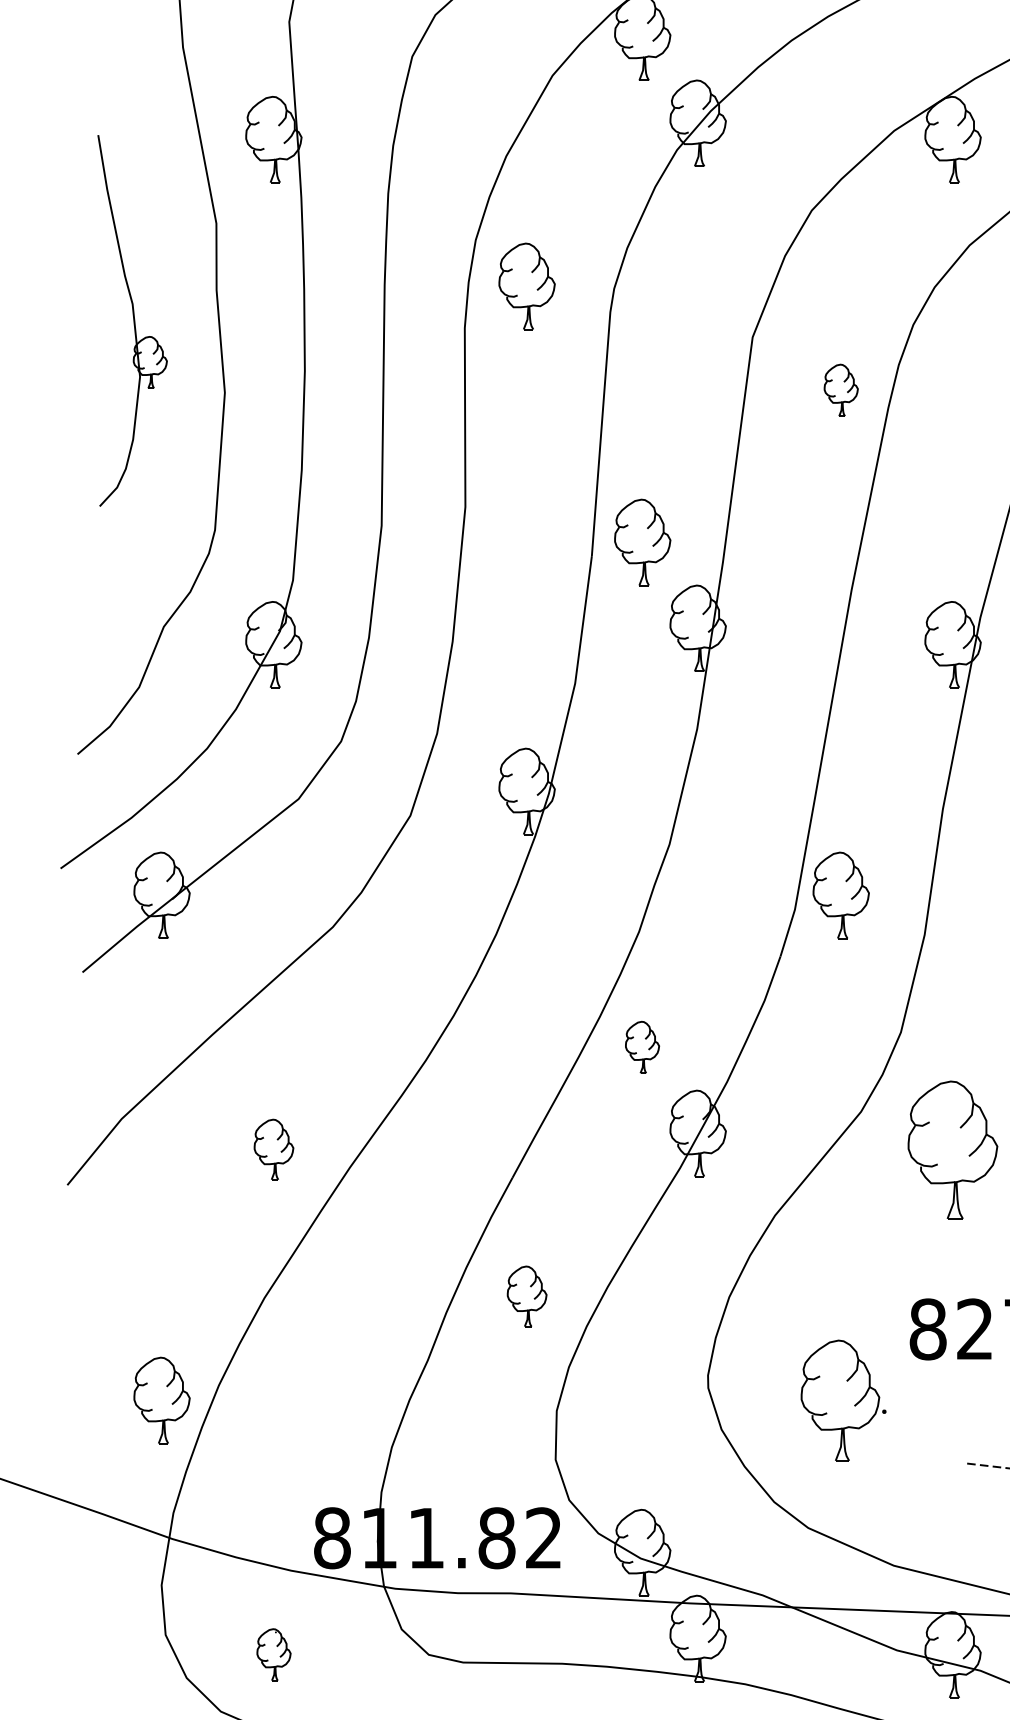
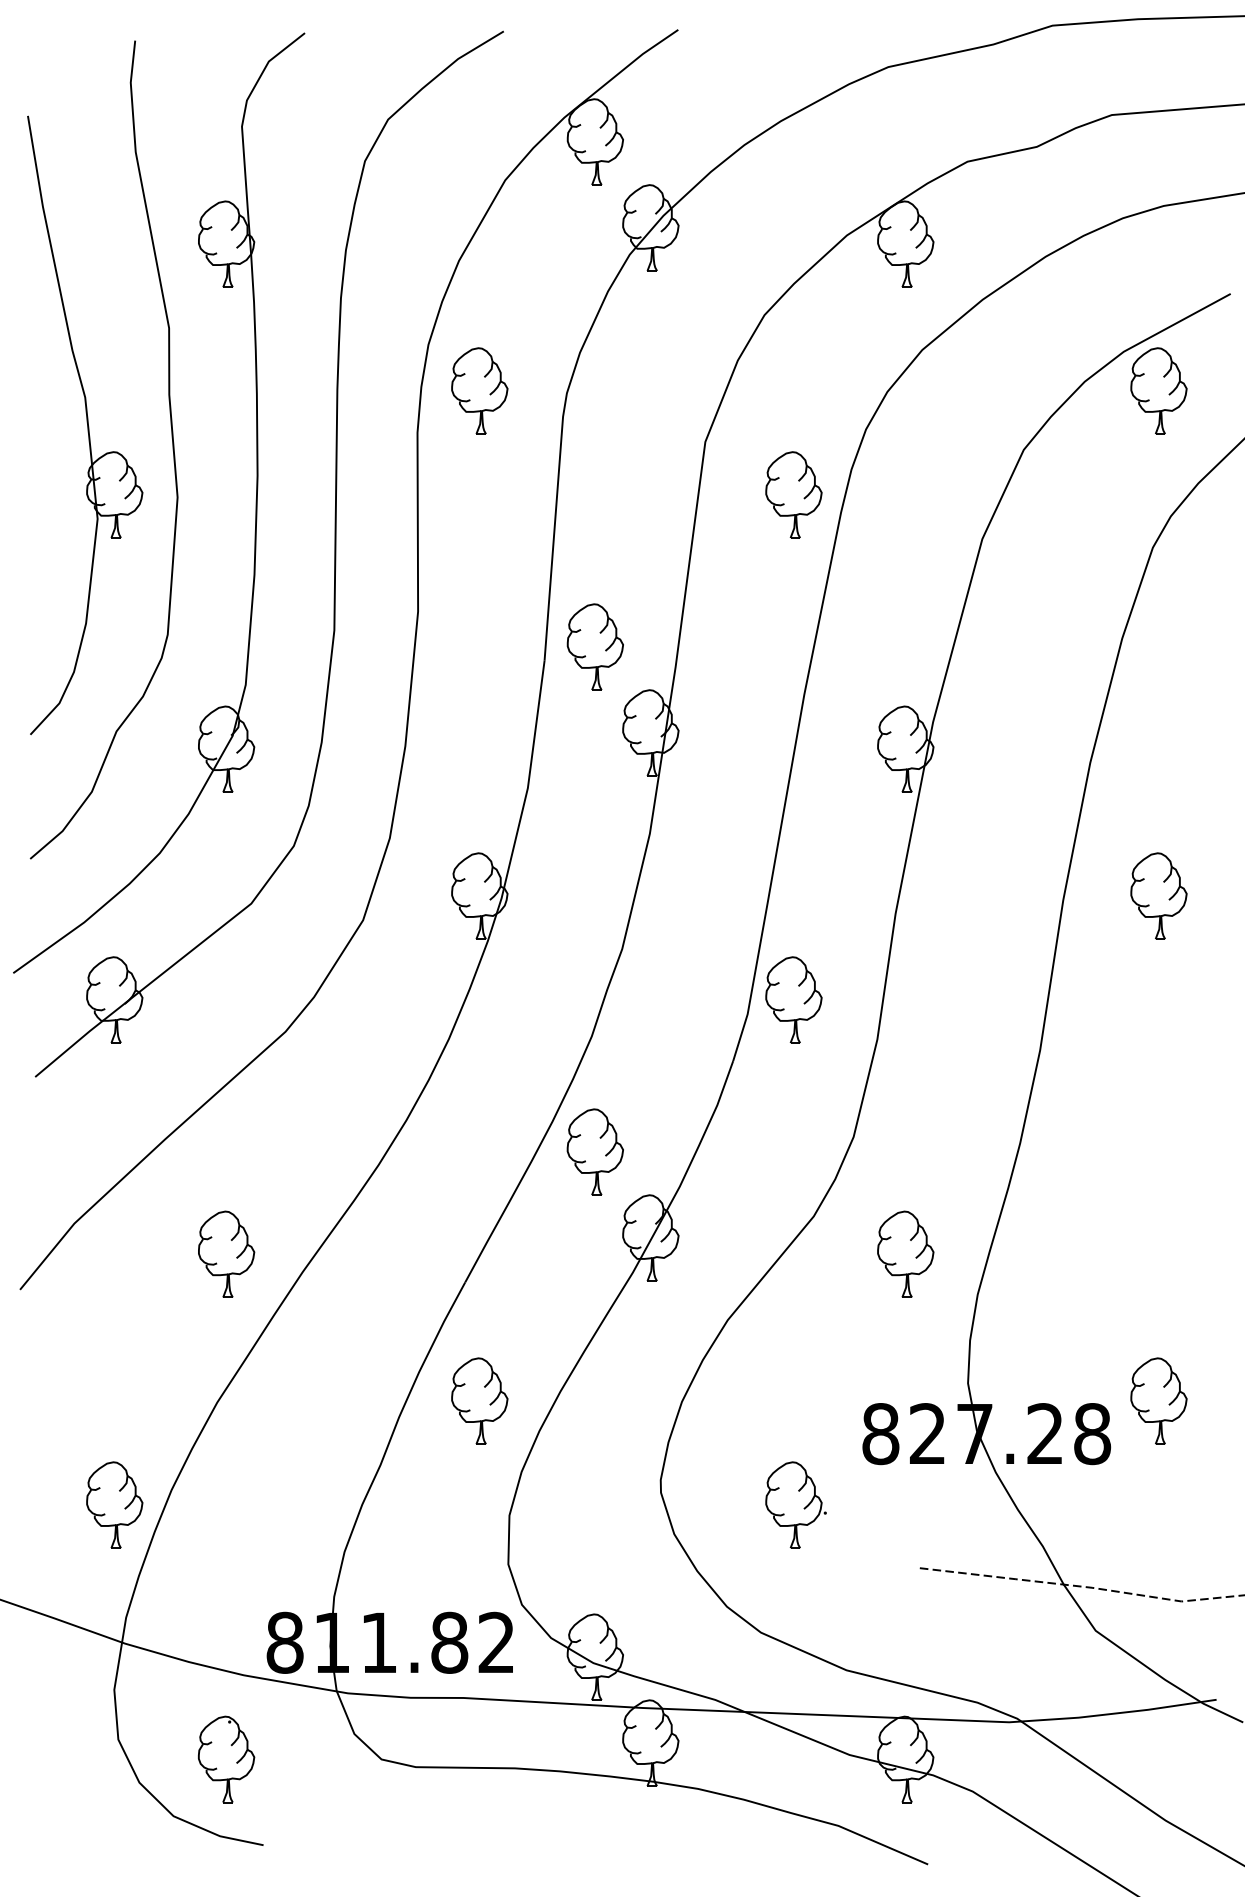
part: (132, 320) -> (85, 425), size x1.67
part: (840, 389) -> (793, 494), size x1.67
part: (641, 1046) -> (594, 1151), size x1.67
part: (273, 1148) -> (226, 1253), size x1.43
part: (952, 1148) -> (905, 1253), size x0.62
part: (526, 1295) -> (479, 1400), size x1.43
part: (842, 1399) -> (795, 1504), size x0.71
part: (273, 1654) -> (226, 1759), size x1.67

